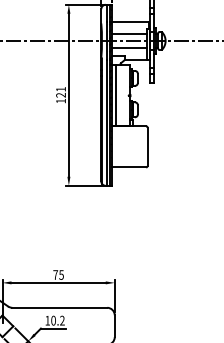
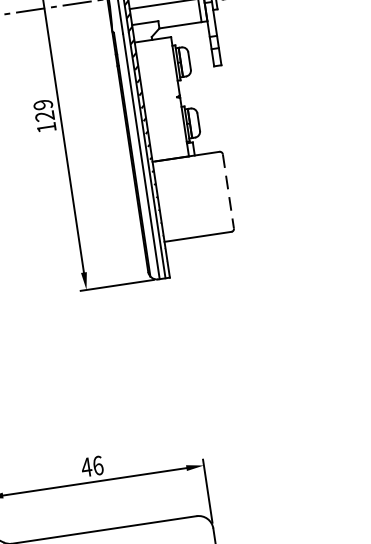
text: (60, 89) -> (42, 105), 121 -> 129
line: (116, 95) -> (152, 100), removed
line: (147, 147) -> (228, 192), solid -> dashed
text: (58, 274) -> (92, 465), 75 -> 46

